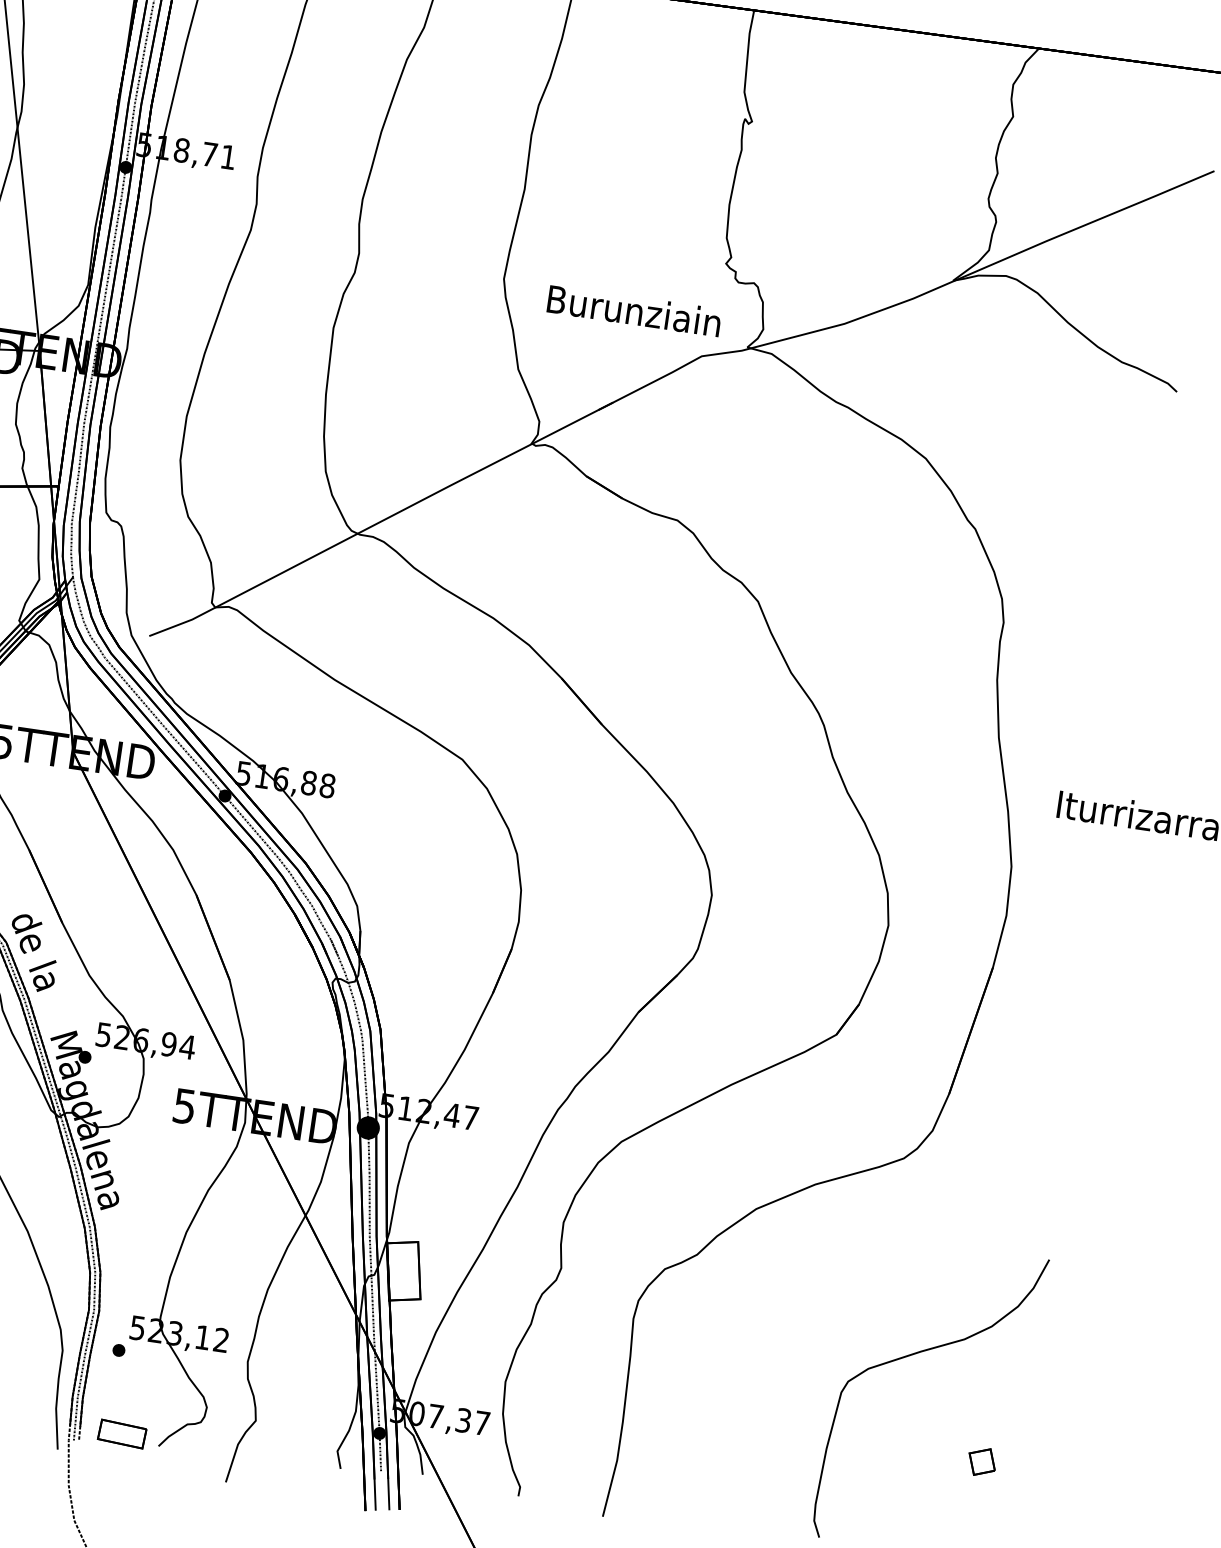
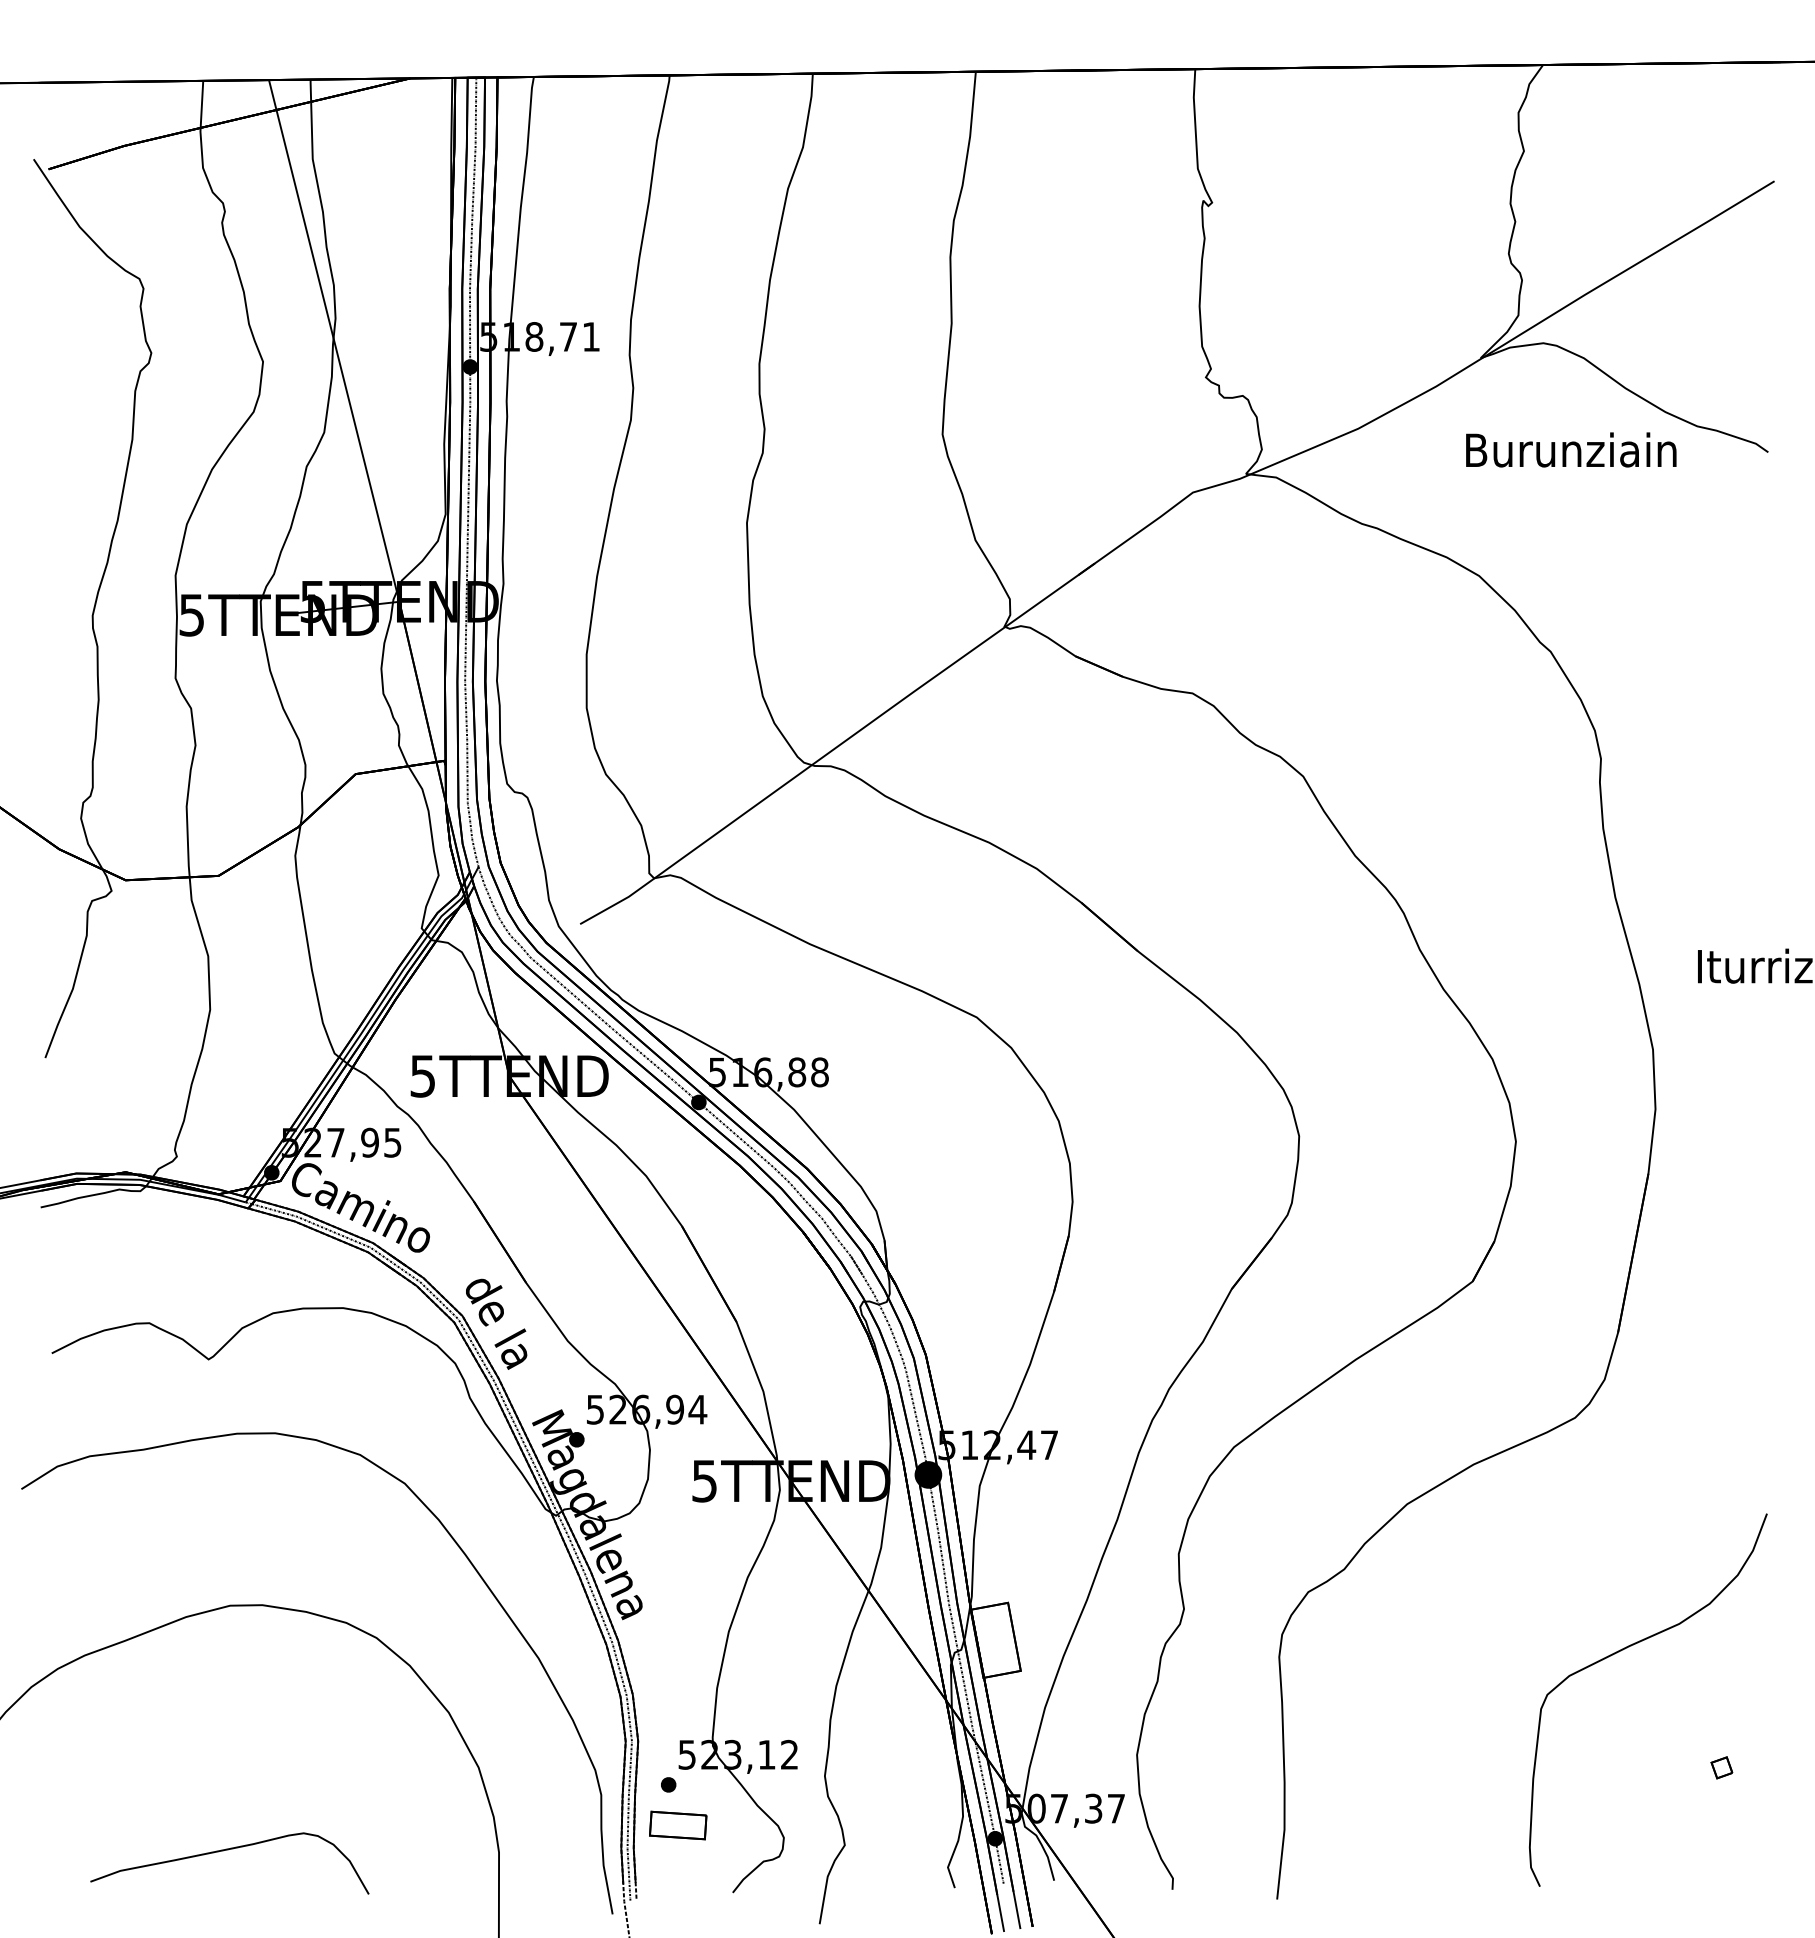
text: (634, 310) -> (1571, 449), moved
part: (122, 1434) -> (678, 1825), moved
part: (981, 1461) -> (1721, 1767), size x0.62

